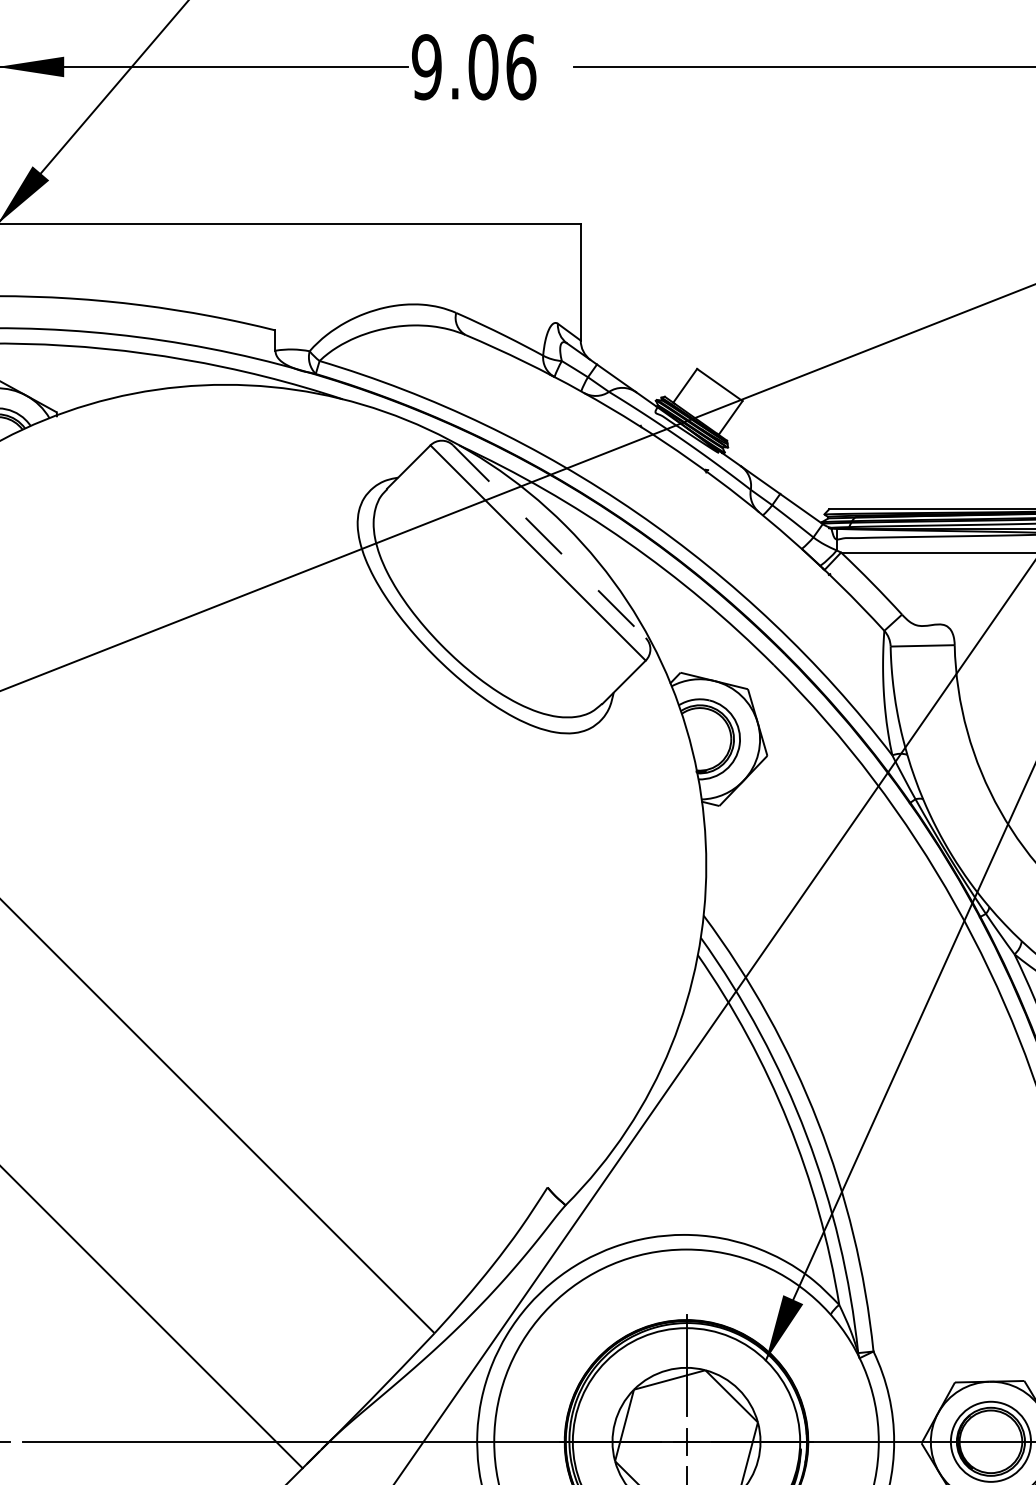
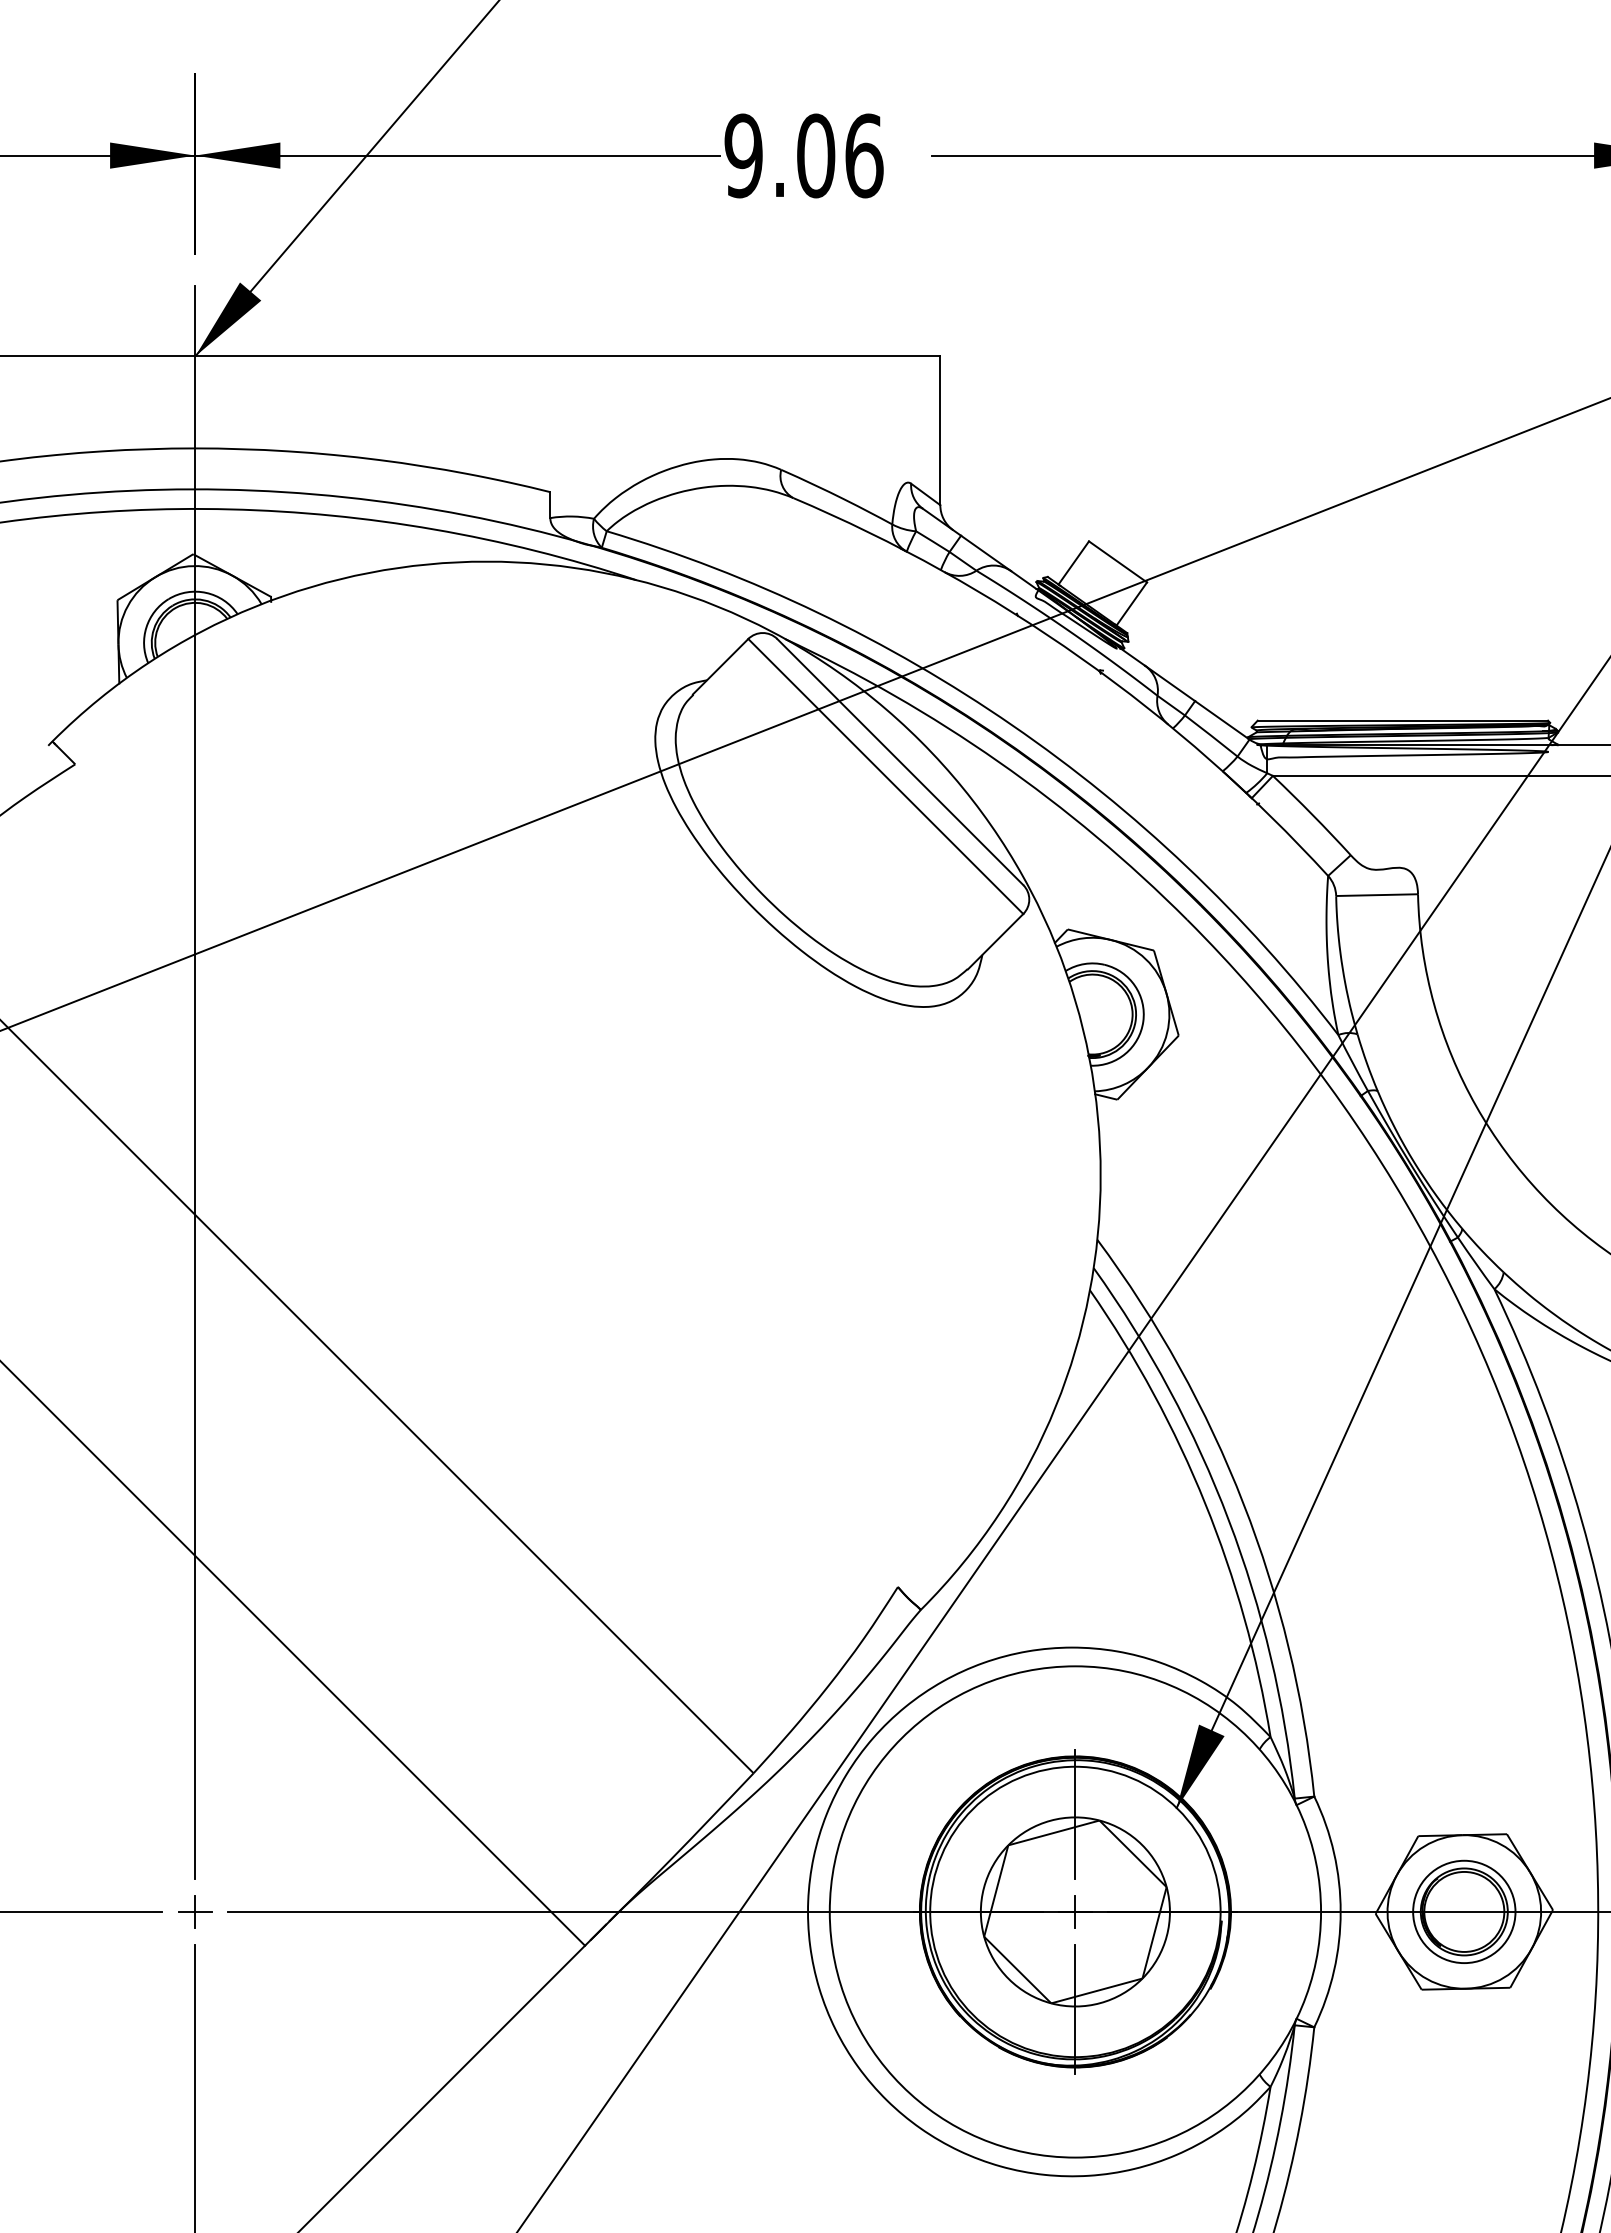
line: (549, 542) -> (900, 762), dashed -> solid

